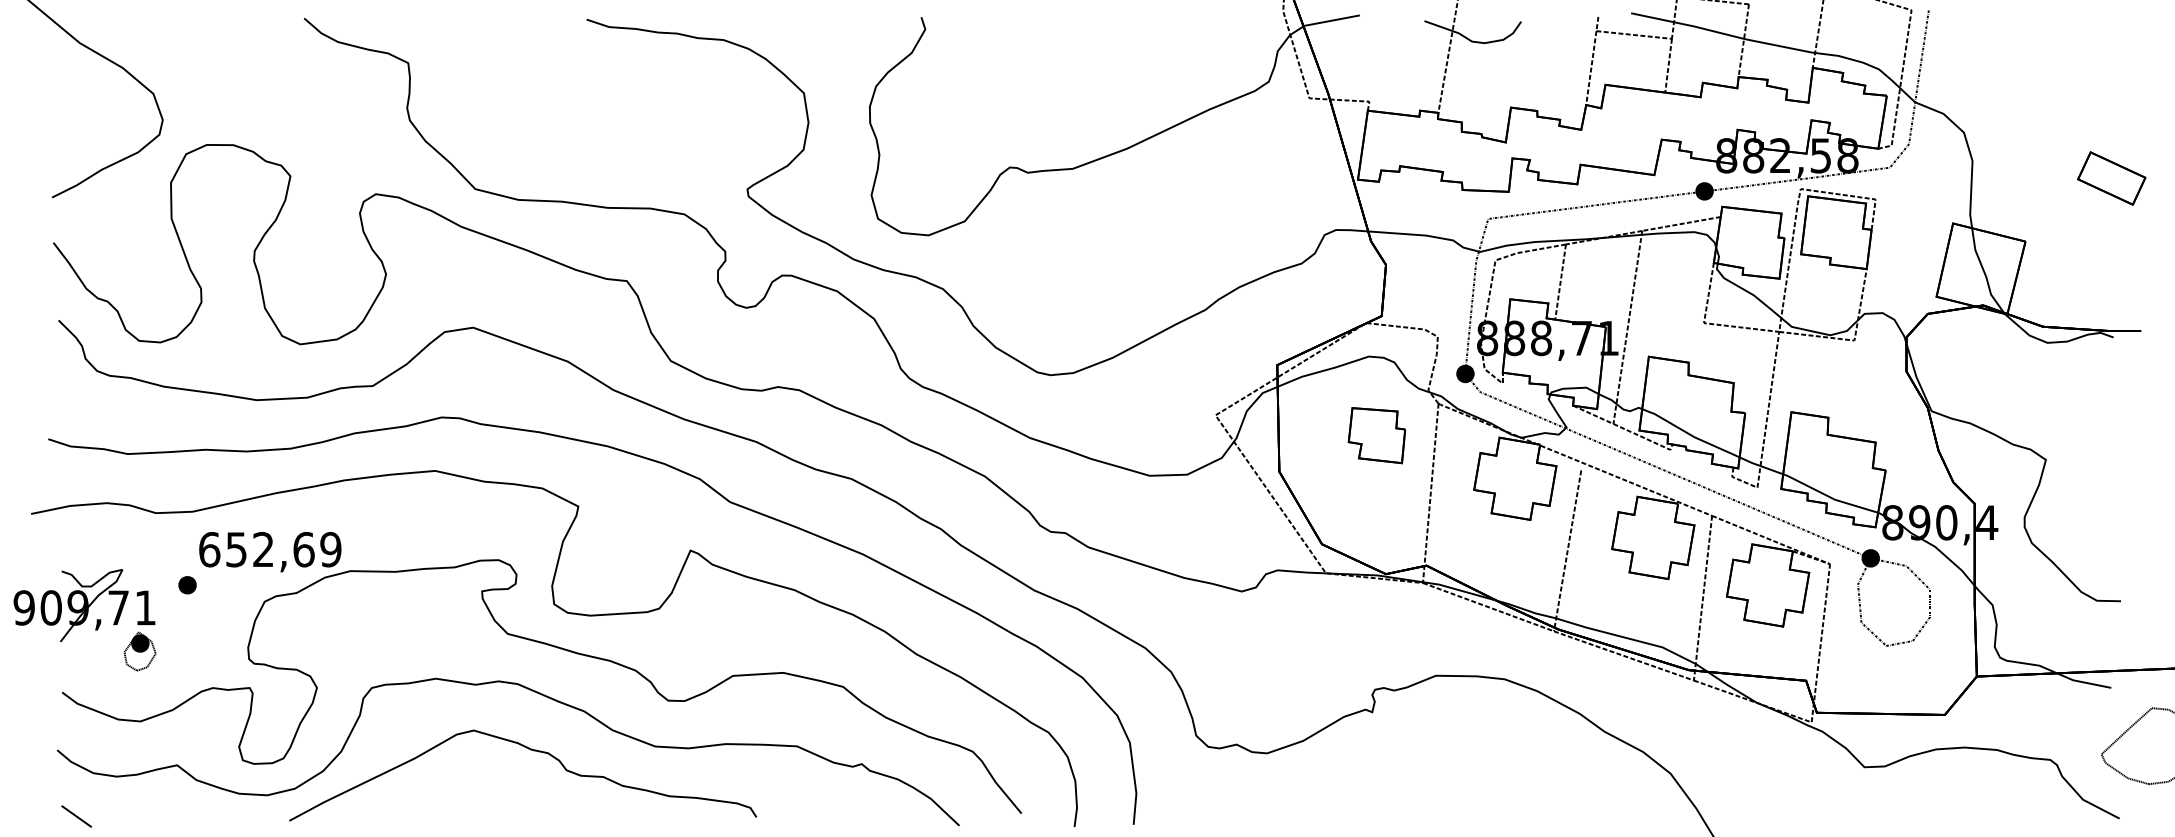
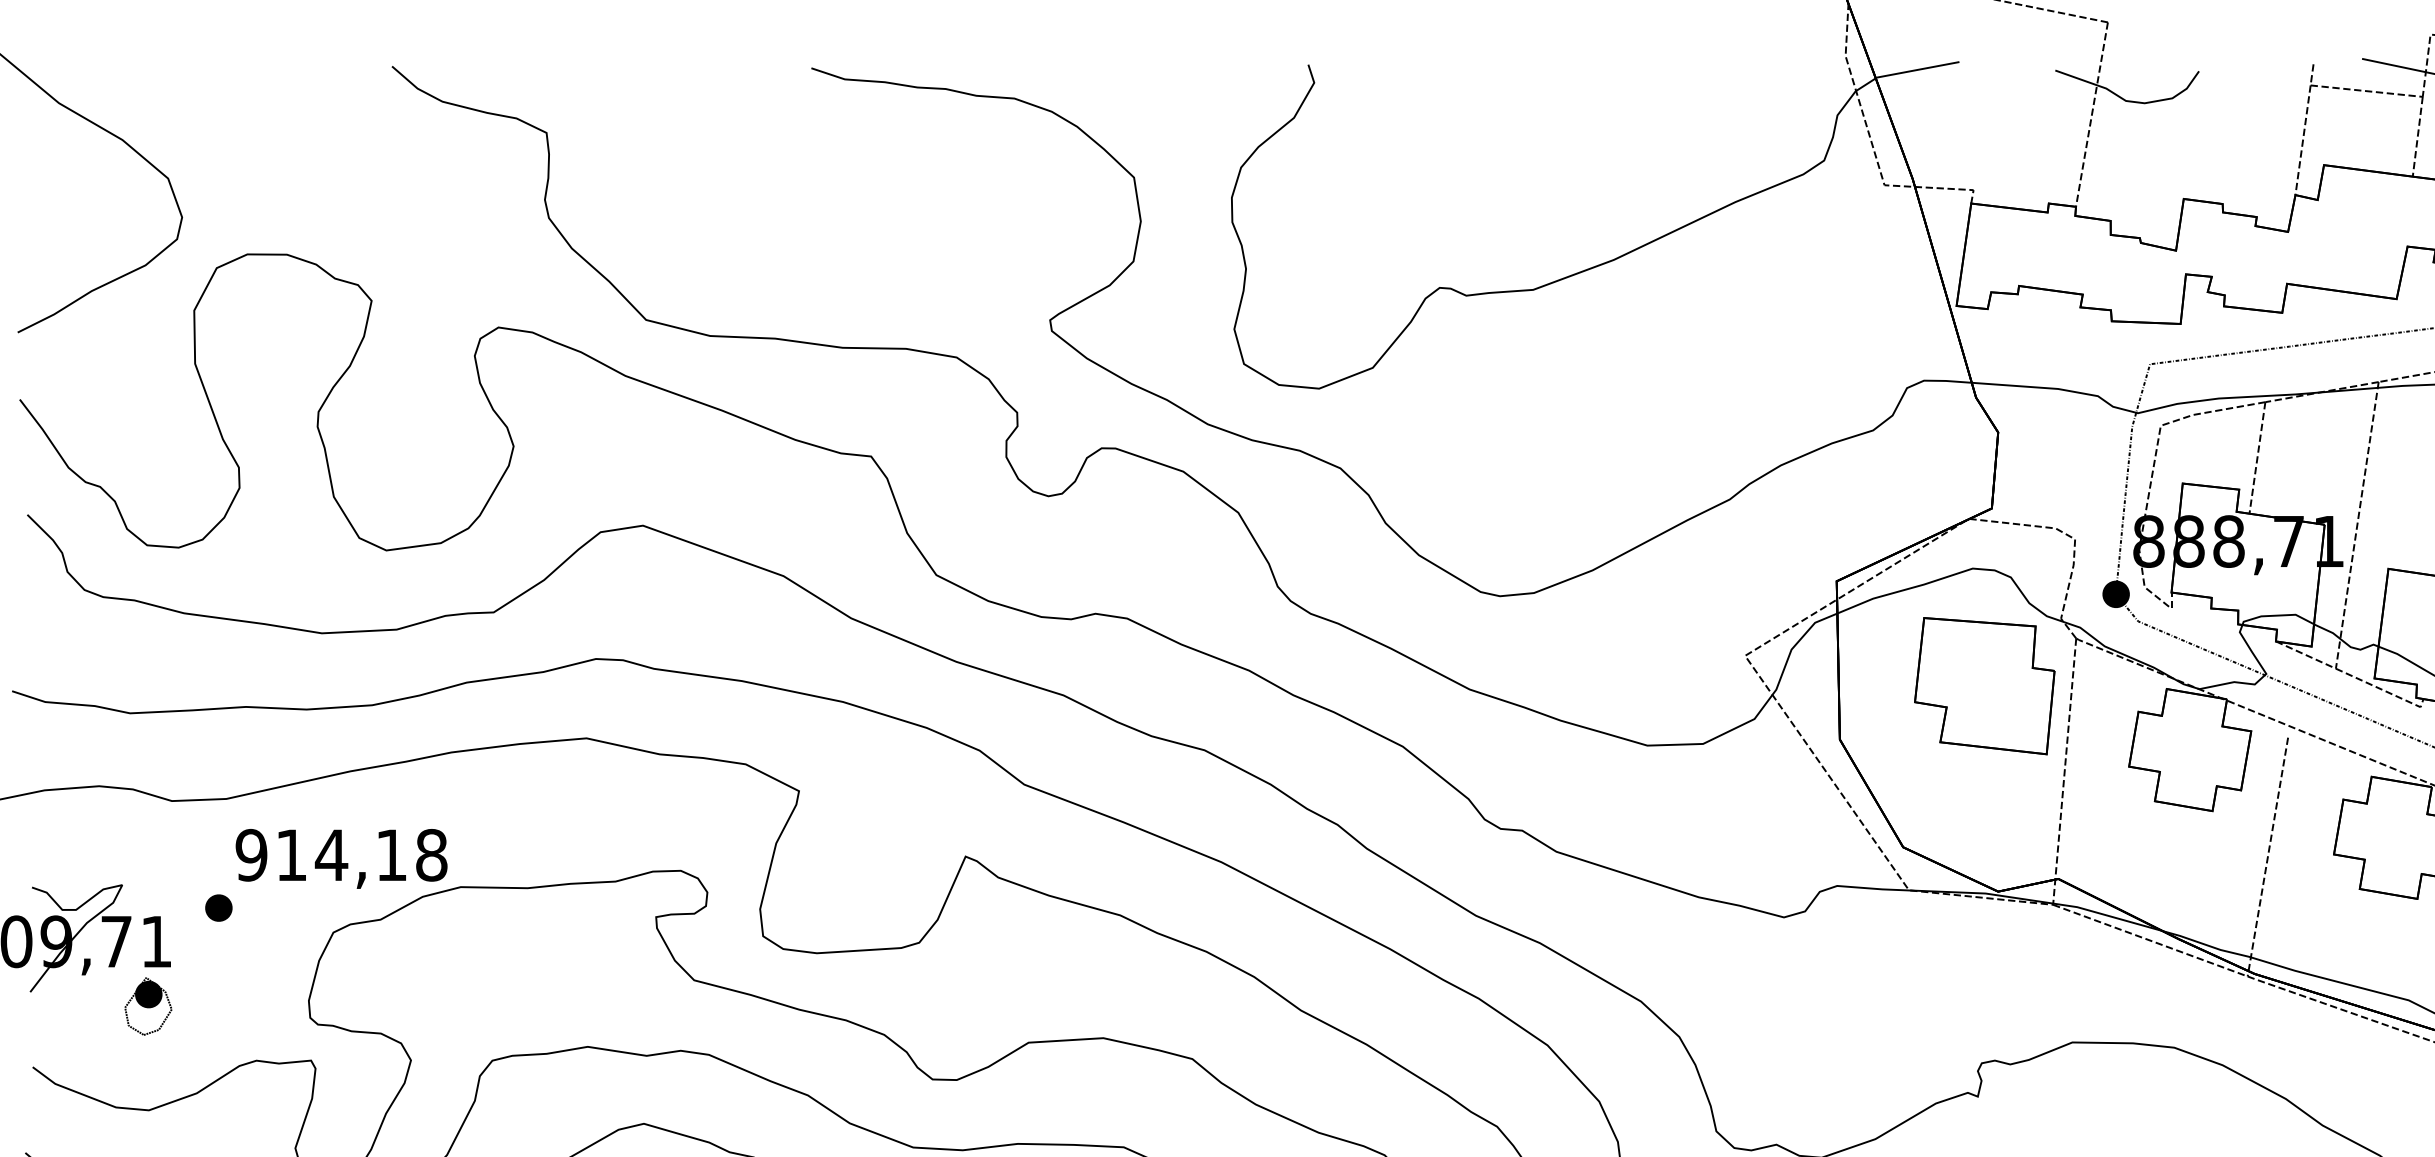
part: (1376, 435) -> (1984, 685), size x1.67
text: (270, 549) -> (342, 855), 652,69 -> 914,18

